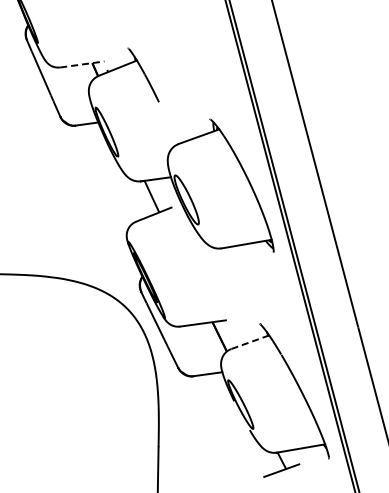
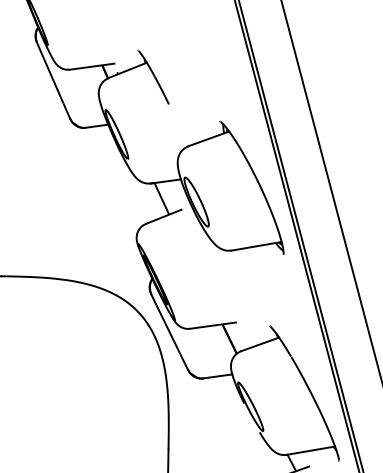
line: (82, 64) -> (92, 66), dashed -> solid
line: (249, 342) -> (259, 344), dashed -> solid

